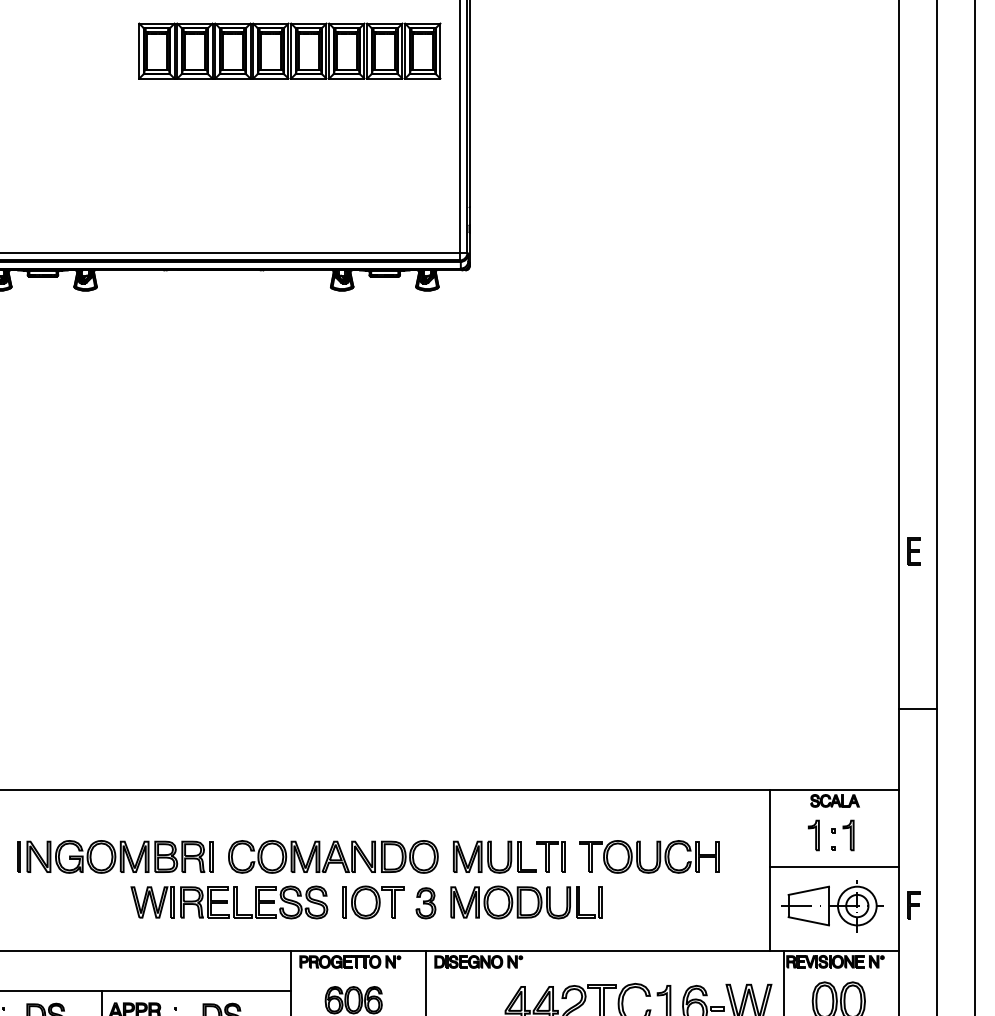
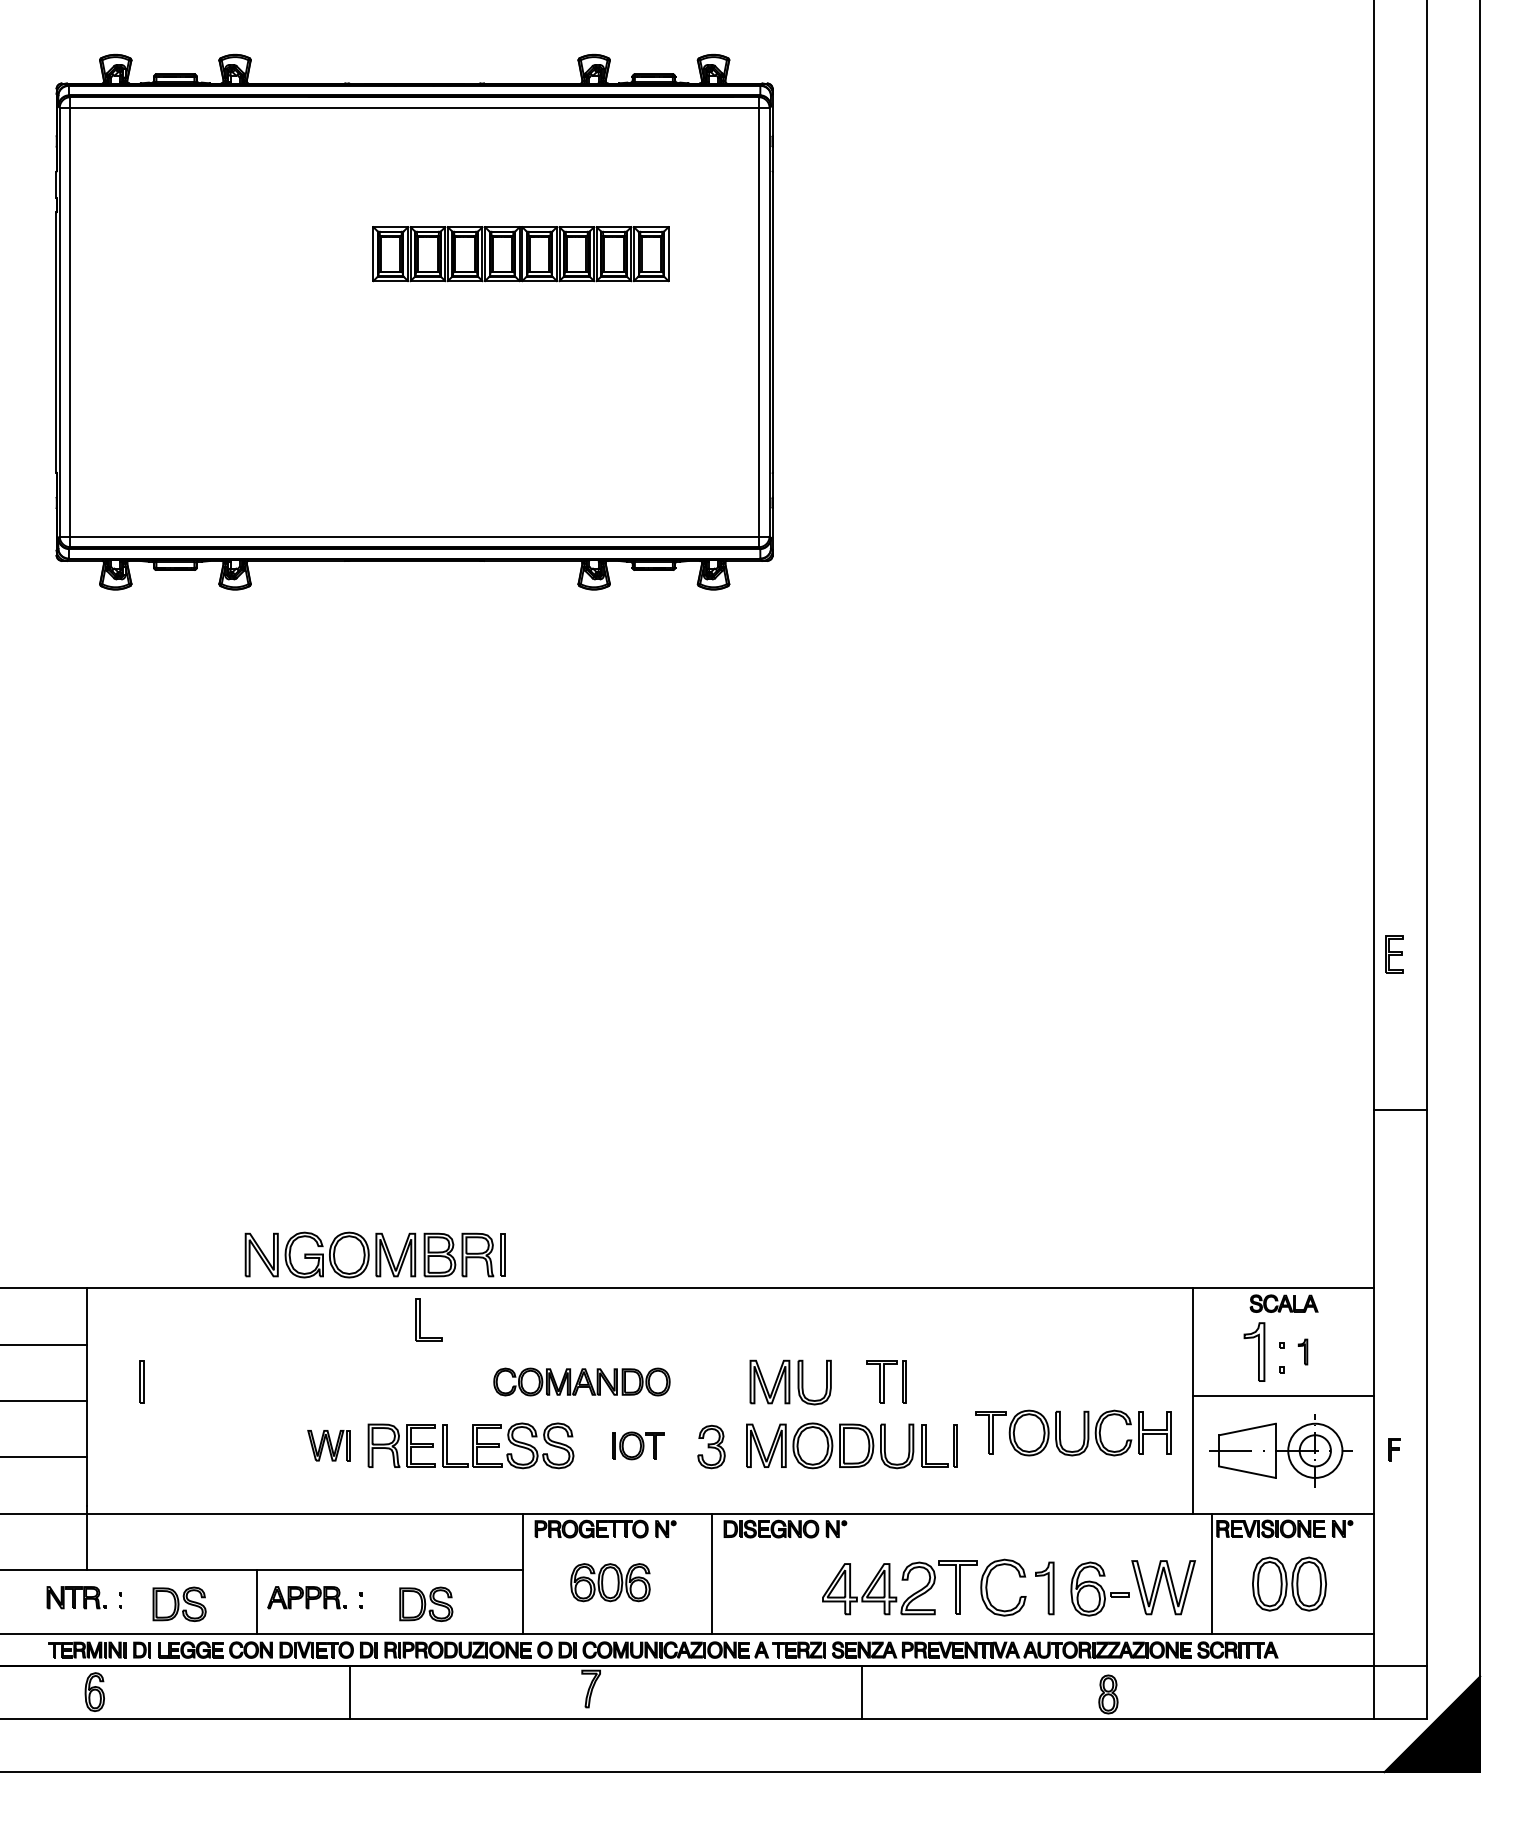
part: (289, 50) -> (520, 253), size x0.7
line: (918, 709) -> (1400, 1110), moved
part: (813, 835) -> (1254, 1351), size x1.4
part: (848, 835) -> (1302, 1351), size x0.6
part: (119, 856) -> (374, 1254), moved
part: (333, 856) -> (581, 1381), size x0.6
part: (520, 856) -> (420, 1319), moved
part: (656, 856) -> (1083, 1432), moved
part: (152, 902) -> (328, 1445), size x0.7
part: (373, 902) -> (638, 1445), size x0.6
part: (913, 905) -> (1394, 1449), size x0.6

